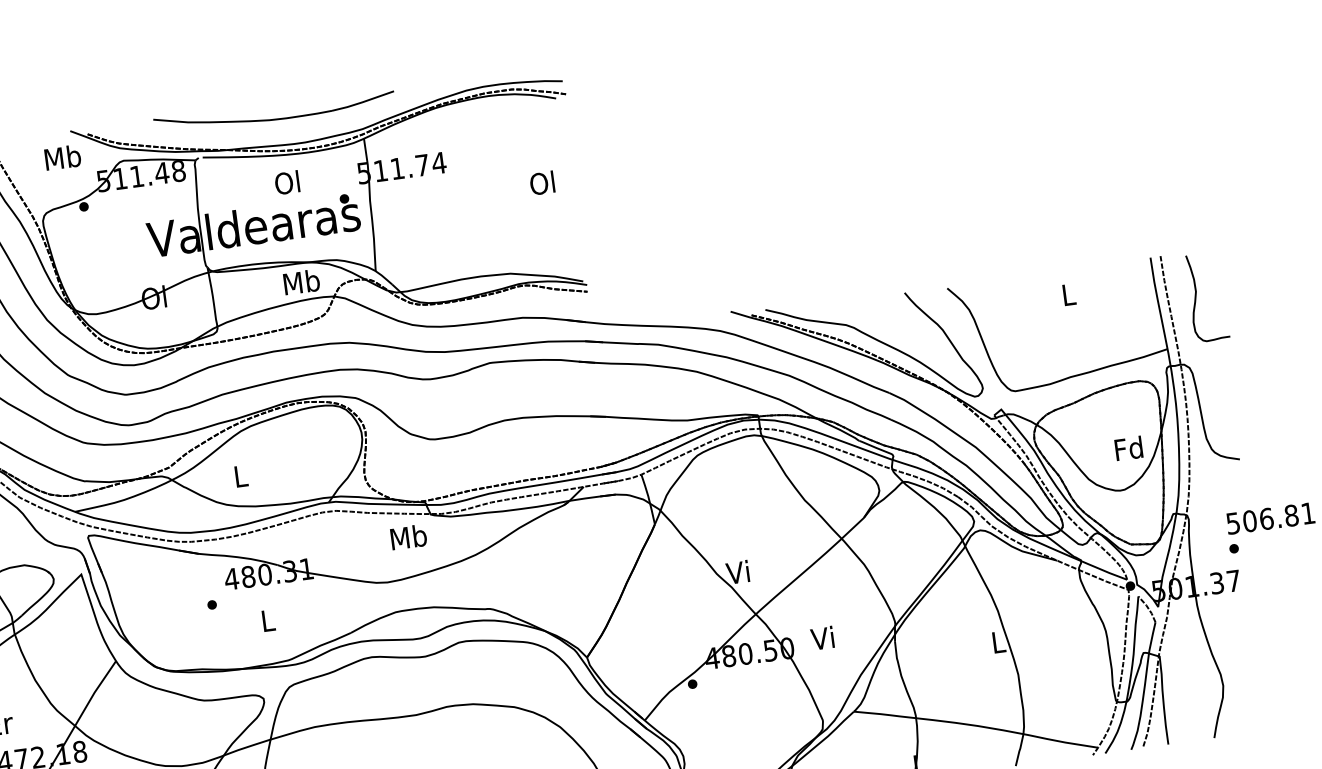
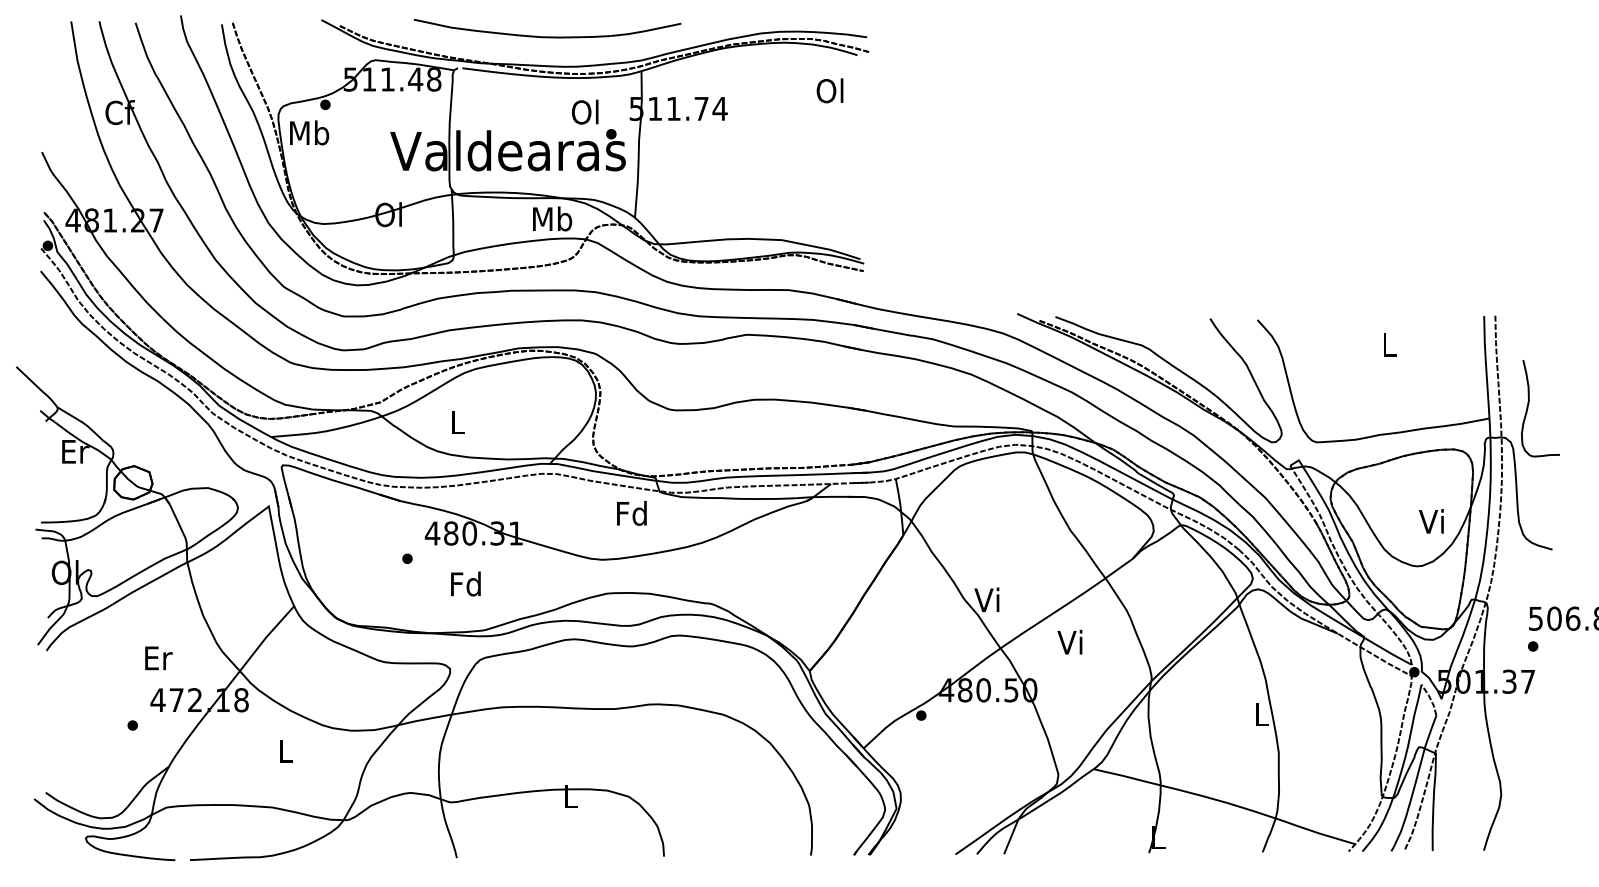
text: (62, 157) -> (309, 132), moved
text: (286, 182) -> (584, 111), moved
text: (541, 182) -> (829, 90), moved
curve: (1196, 294) -> (1529, 404), moved
text: (1128, 448) -> (1432, 521), Fd -> Vi
text: (408, 537) -> (631, 513), Mb -> Fd
text: (267, 620) -> (465, 583), L -> Fd
text: (822, 638) -> (1069, 642), moved

